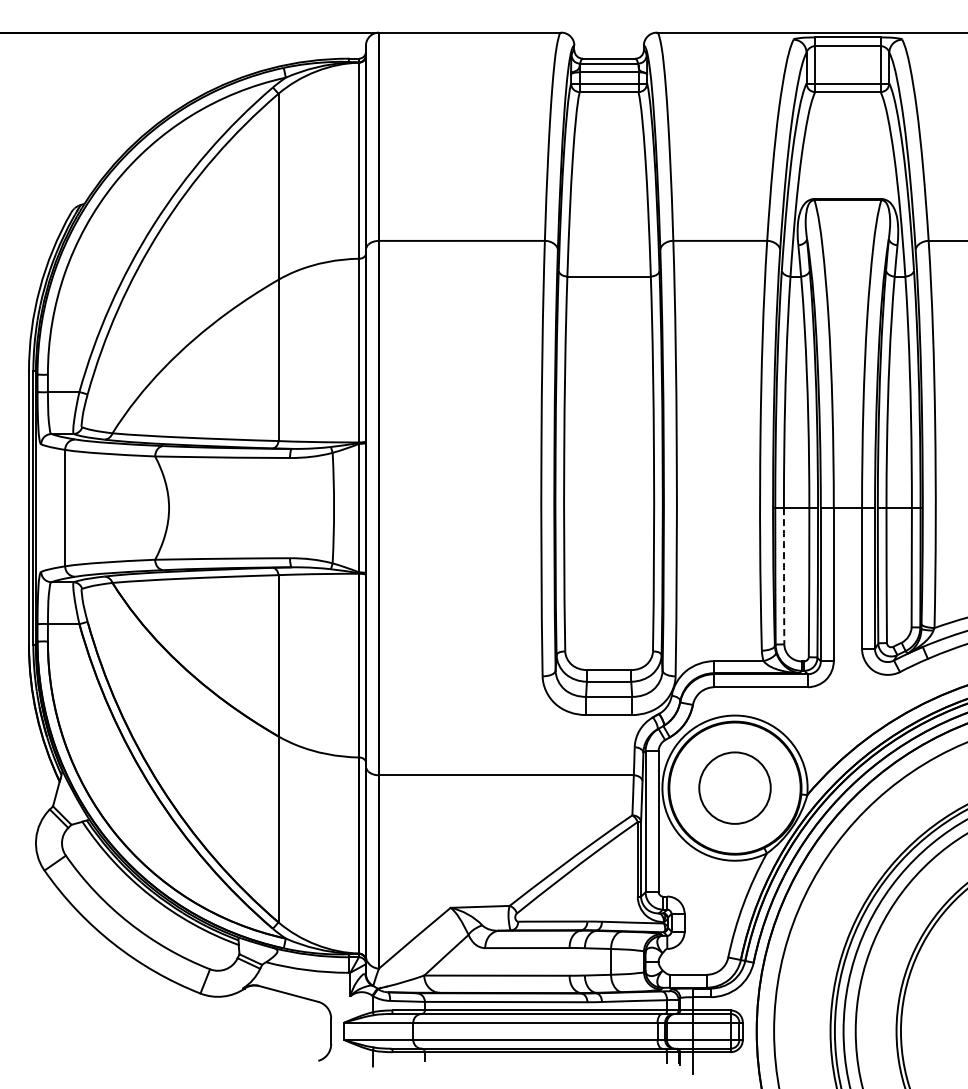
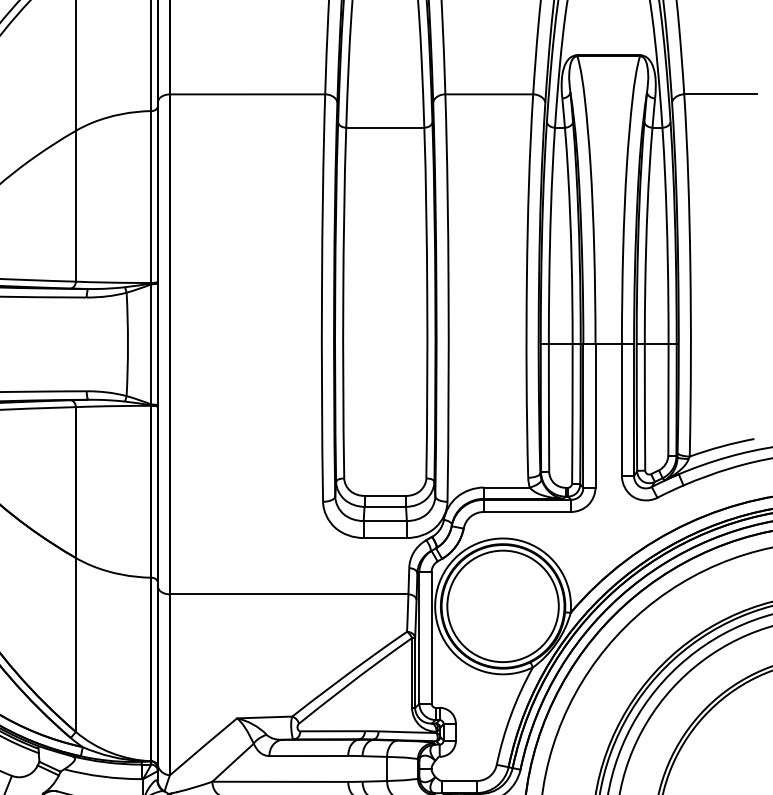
arc: (784, 576) -> (549, 408), dashed -> solid
circle: (734, 787) -> (502, 605), size x1.67

